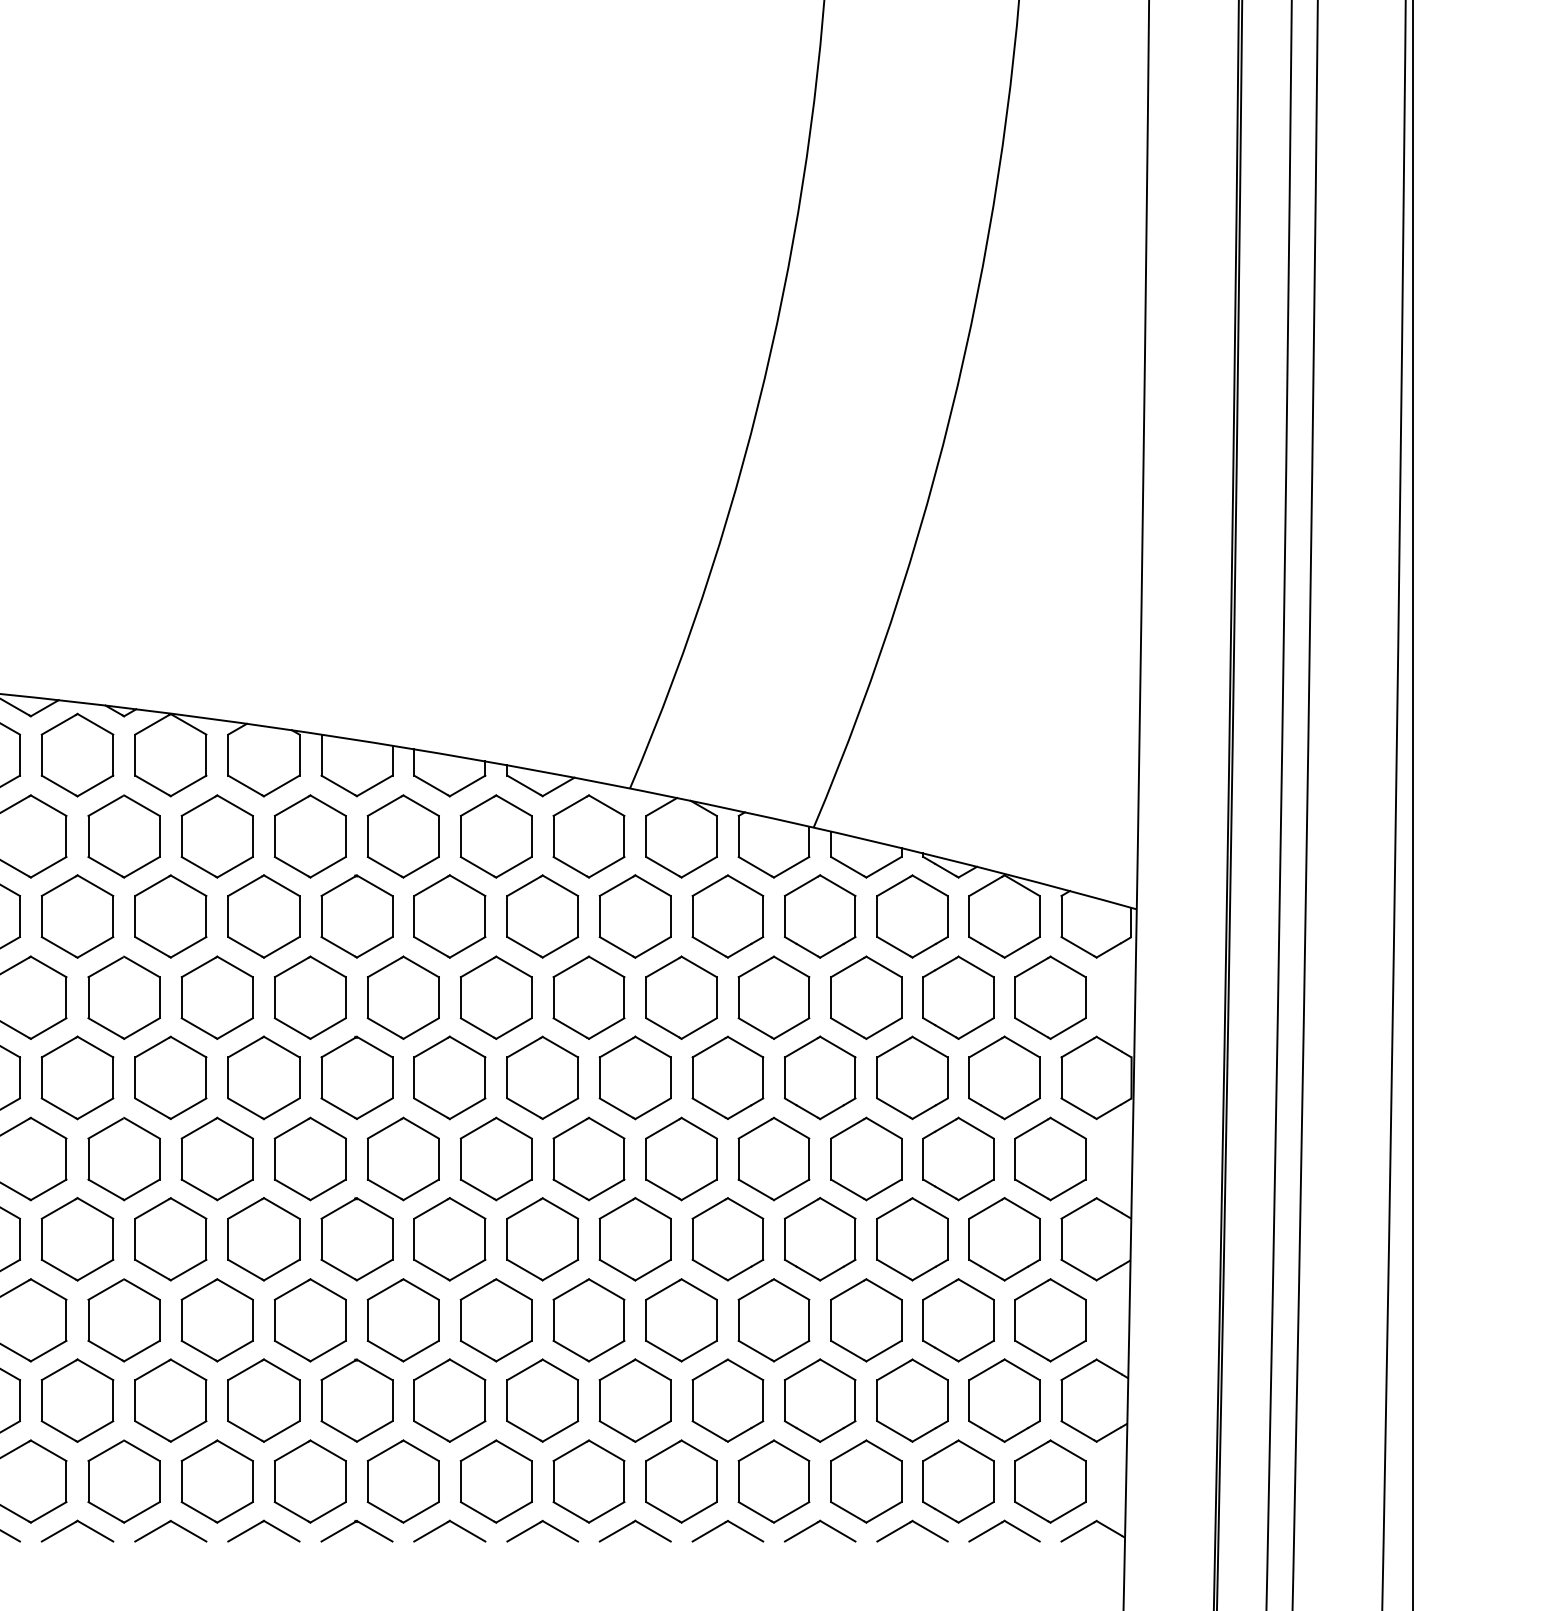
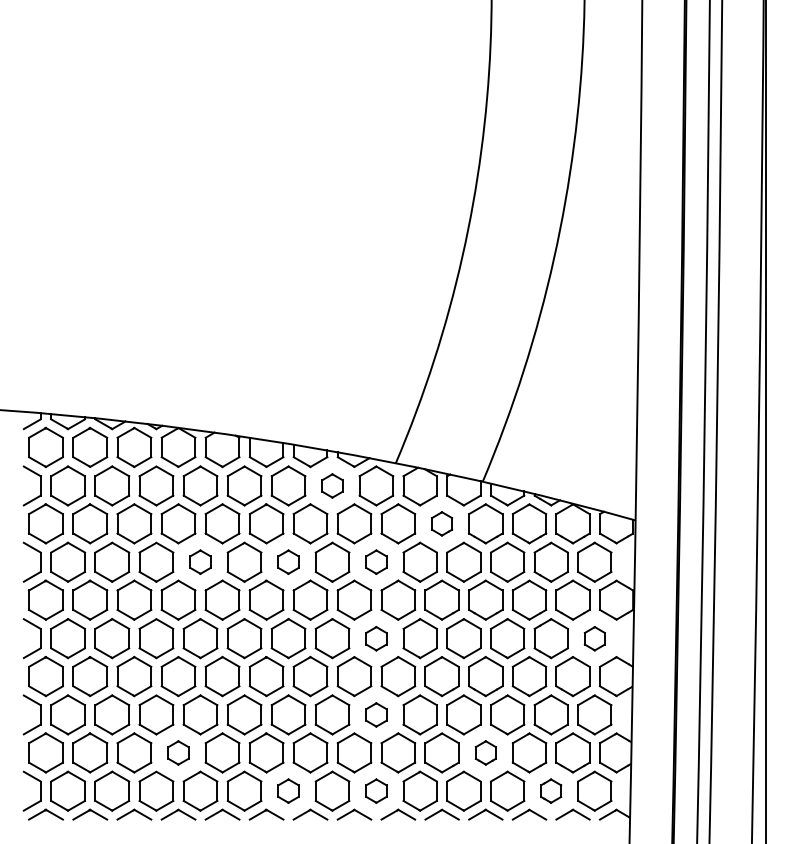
part: (496, 835) -> (332, 485), size x0.6
part: (726, 915) -> (441, 523), size x0.6
part: (217, 996) -> (200, 561), size x0.6
part: (403, 996) -> (288, 561), size x0.6
part: (589, 996) -> (376, 561), size x0.6
part: (589, 1158) -> (376, 638), size x0.6
part: (1049, 1158) -> (594, 638), size x0.6
part: (589, 1319) -> (376, 714), size x0.6
part: (170, 1399) -> (178, 752), size x0.6
part: (819, 1399) -> (485, 752), size x0.6
part: (403, 1480) -> (288, 790), size x0.6
part: (589, 1480) -> (376, 790), size x0.6
part: (956, 1480) -> (550, 790), size x0.6

